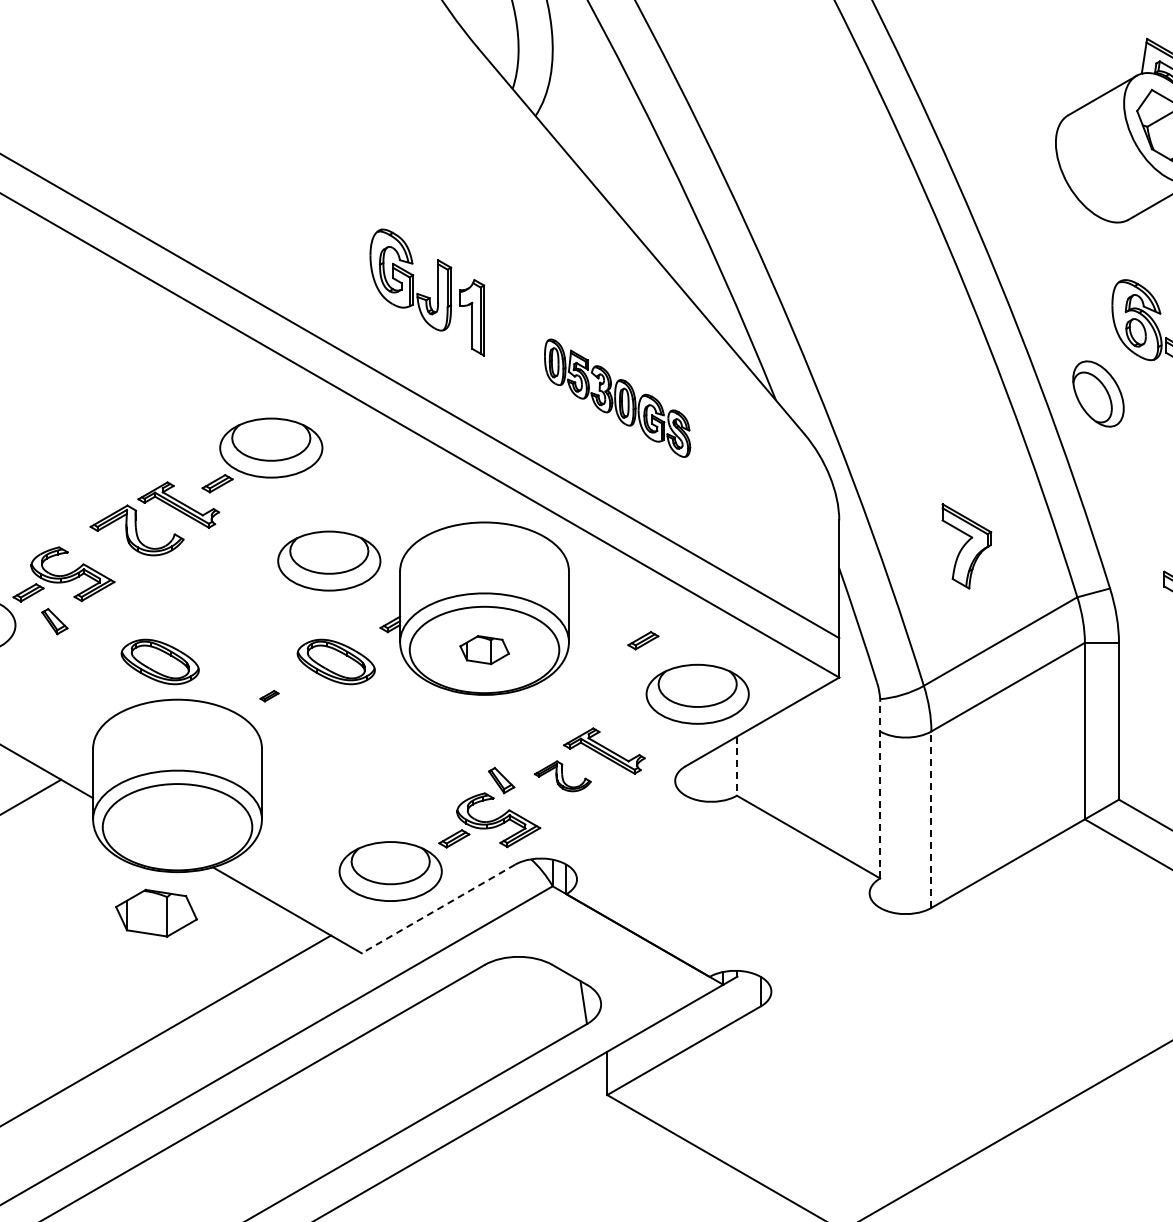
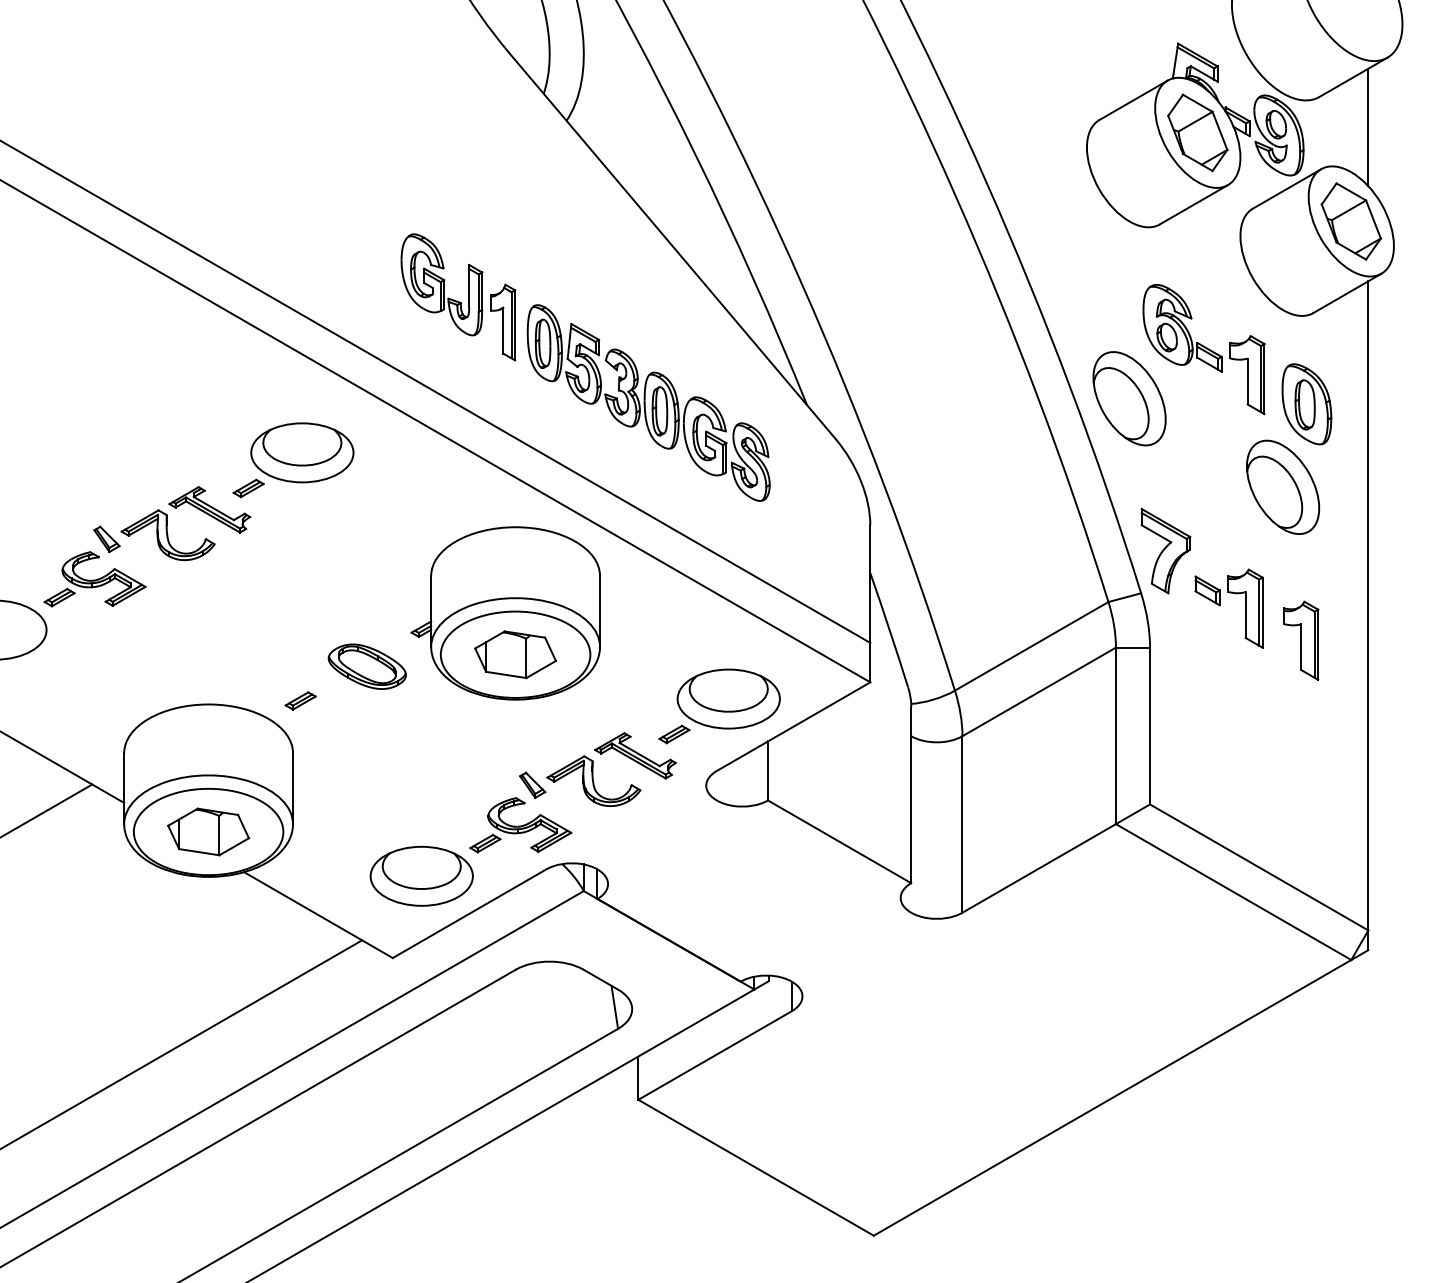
part: (1098, 393) -> (1129, 398), size x1.43
part: (617, 397) -> (648, 402), size x1.67
part: (966, 546) -> (1165, 551), moved
part: (329, 560) -> (360, 565), removed
part: (54, 621) -> (106, 539), moved
part: (643, 640) -> (674, 734), moved
part: (484, 649) -> (515, 654), size x1.67
part: (159, 661) -> (190, 666), removed
part: (269, 695) -> (300, 700), size x1.67
line: (737, 765) -> (768, 770), dashed -> solid
part: (562, 775) -> (593, 780), size x1.67
line: (880, 789) -> (911, 794), dashed -> solid
line: (931, 818) -> (962, 823), dashed -> solid
line: (438, 908) -> (469, 913), dashed -> solid
part: (156, 912) -> (208, 831), moved

